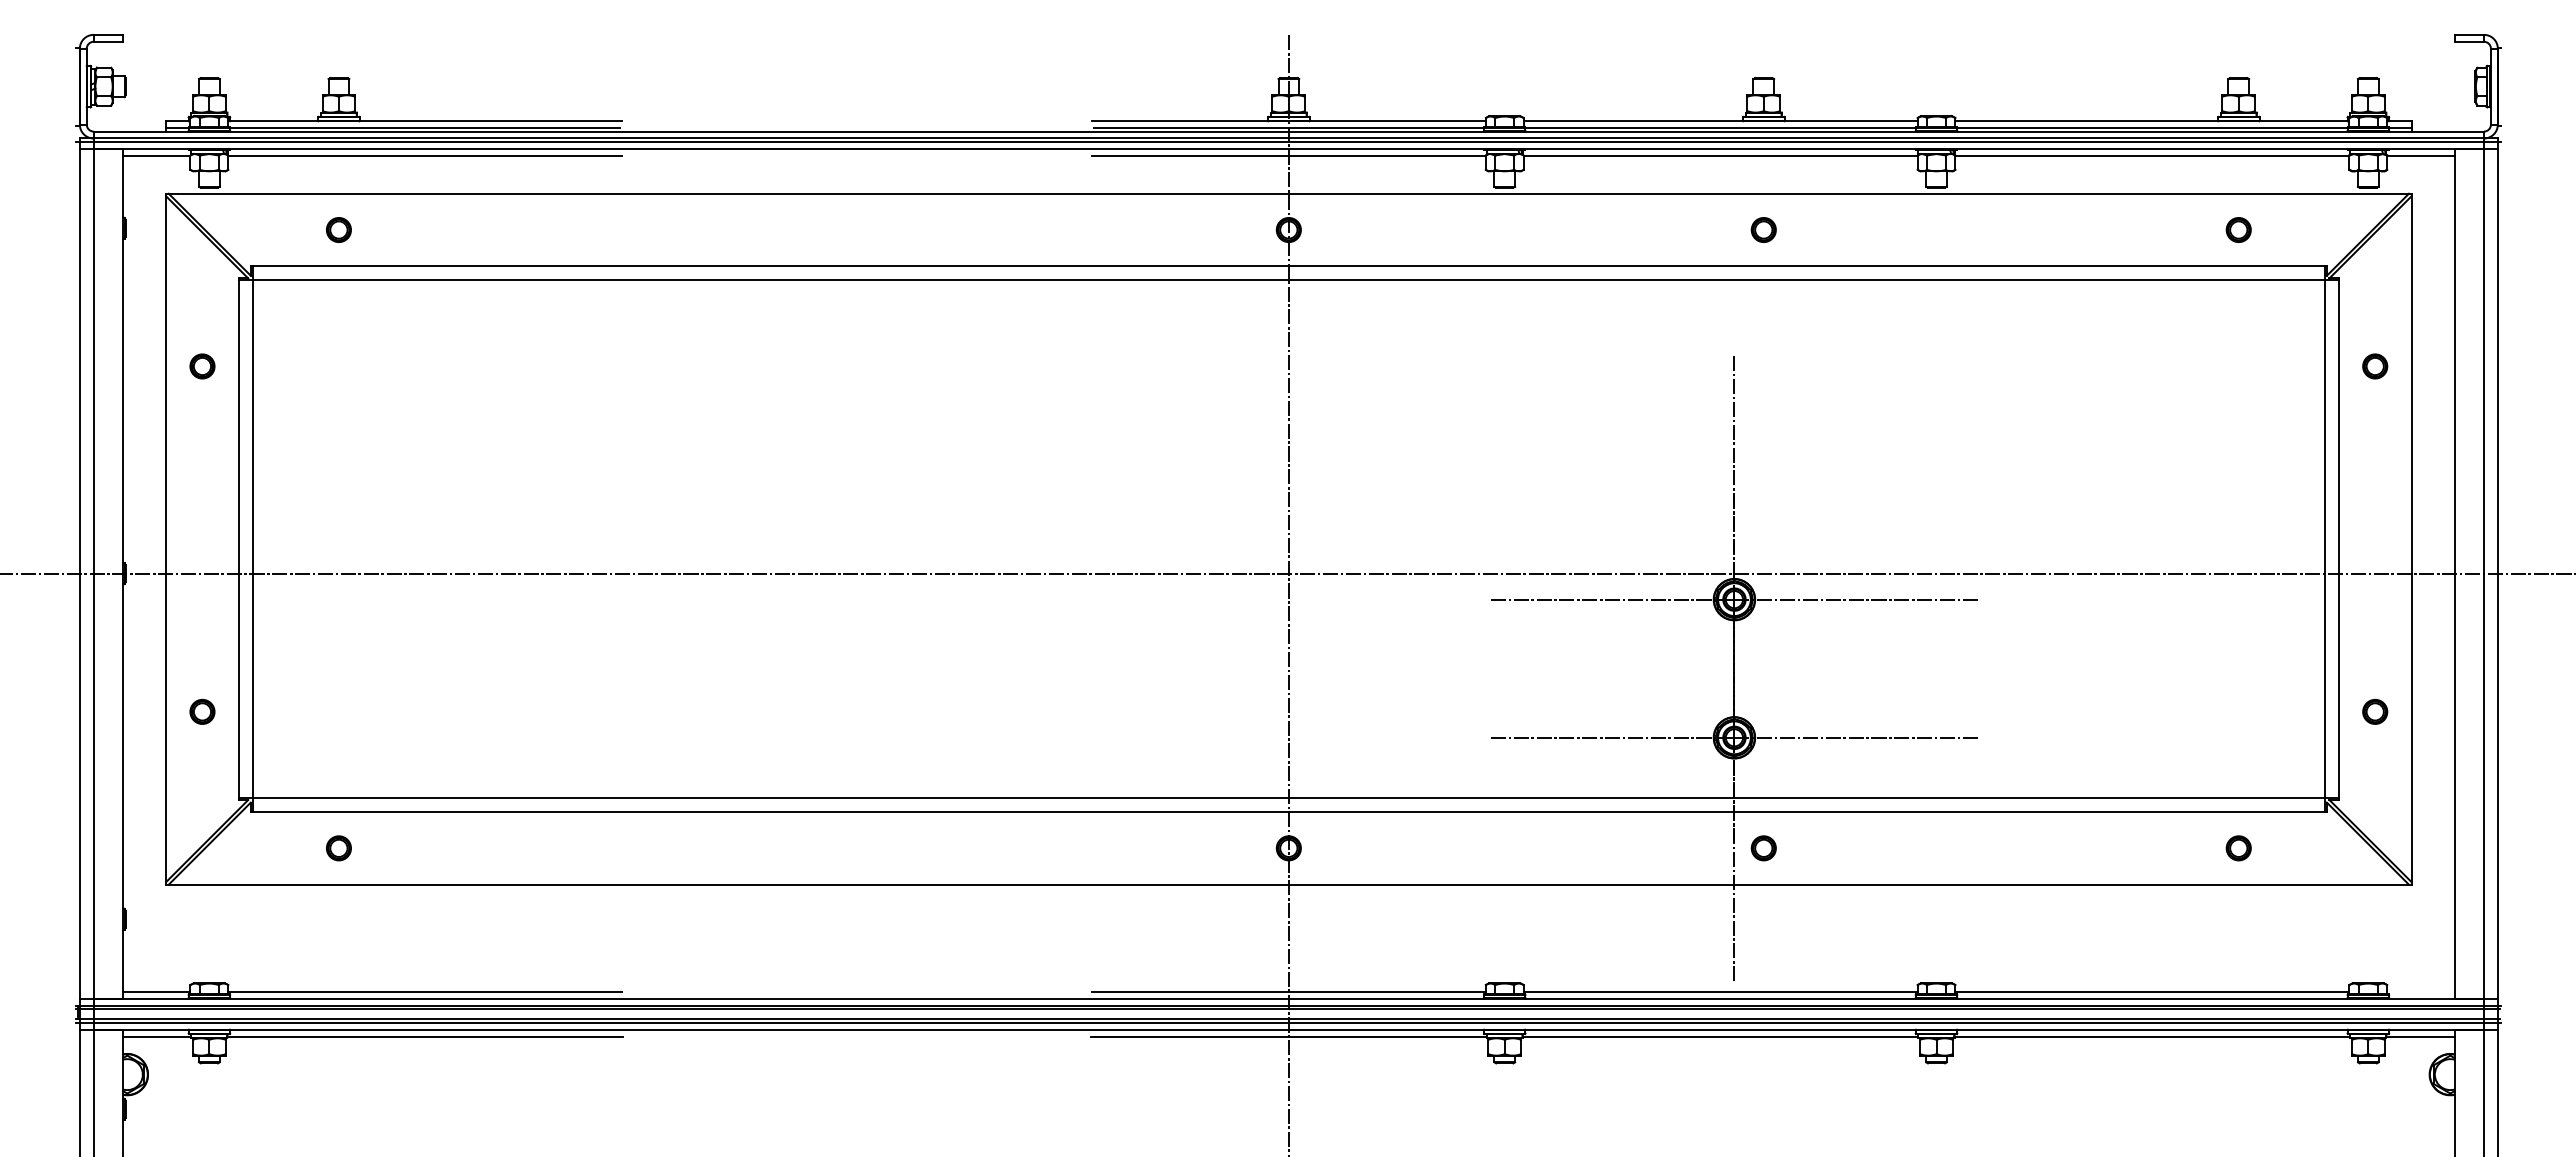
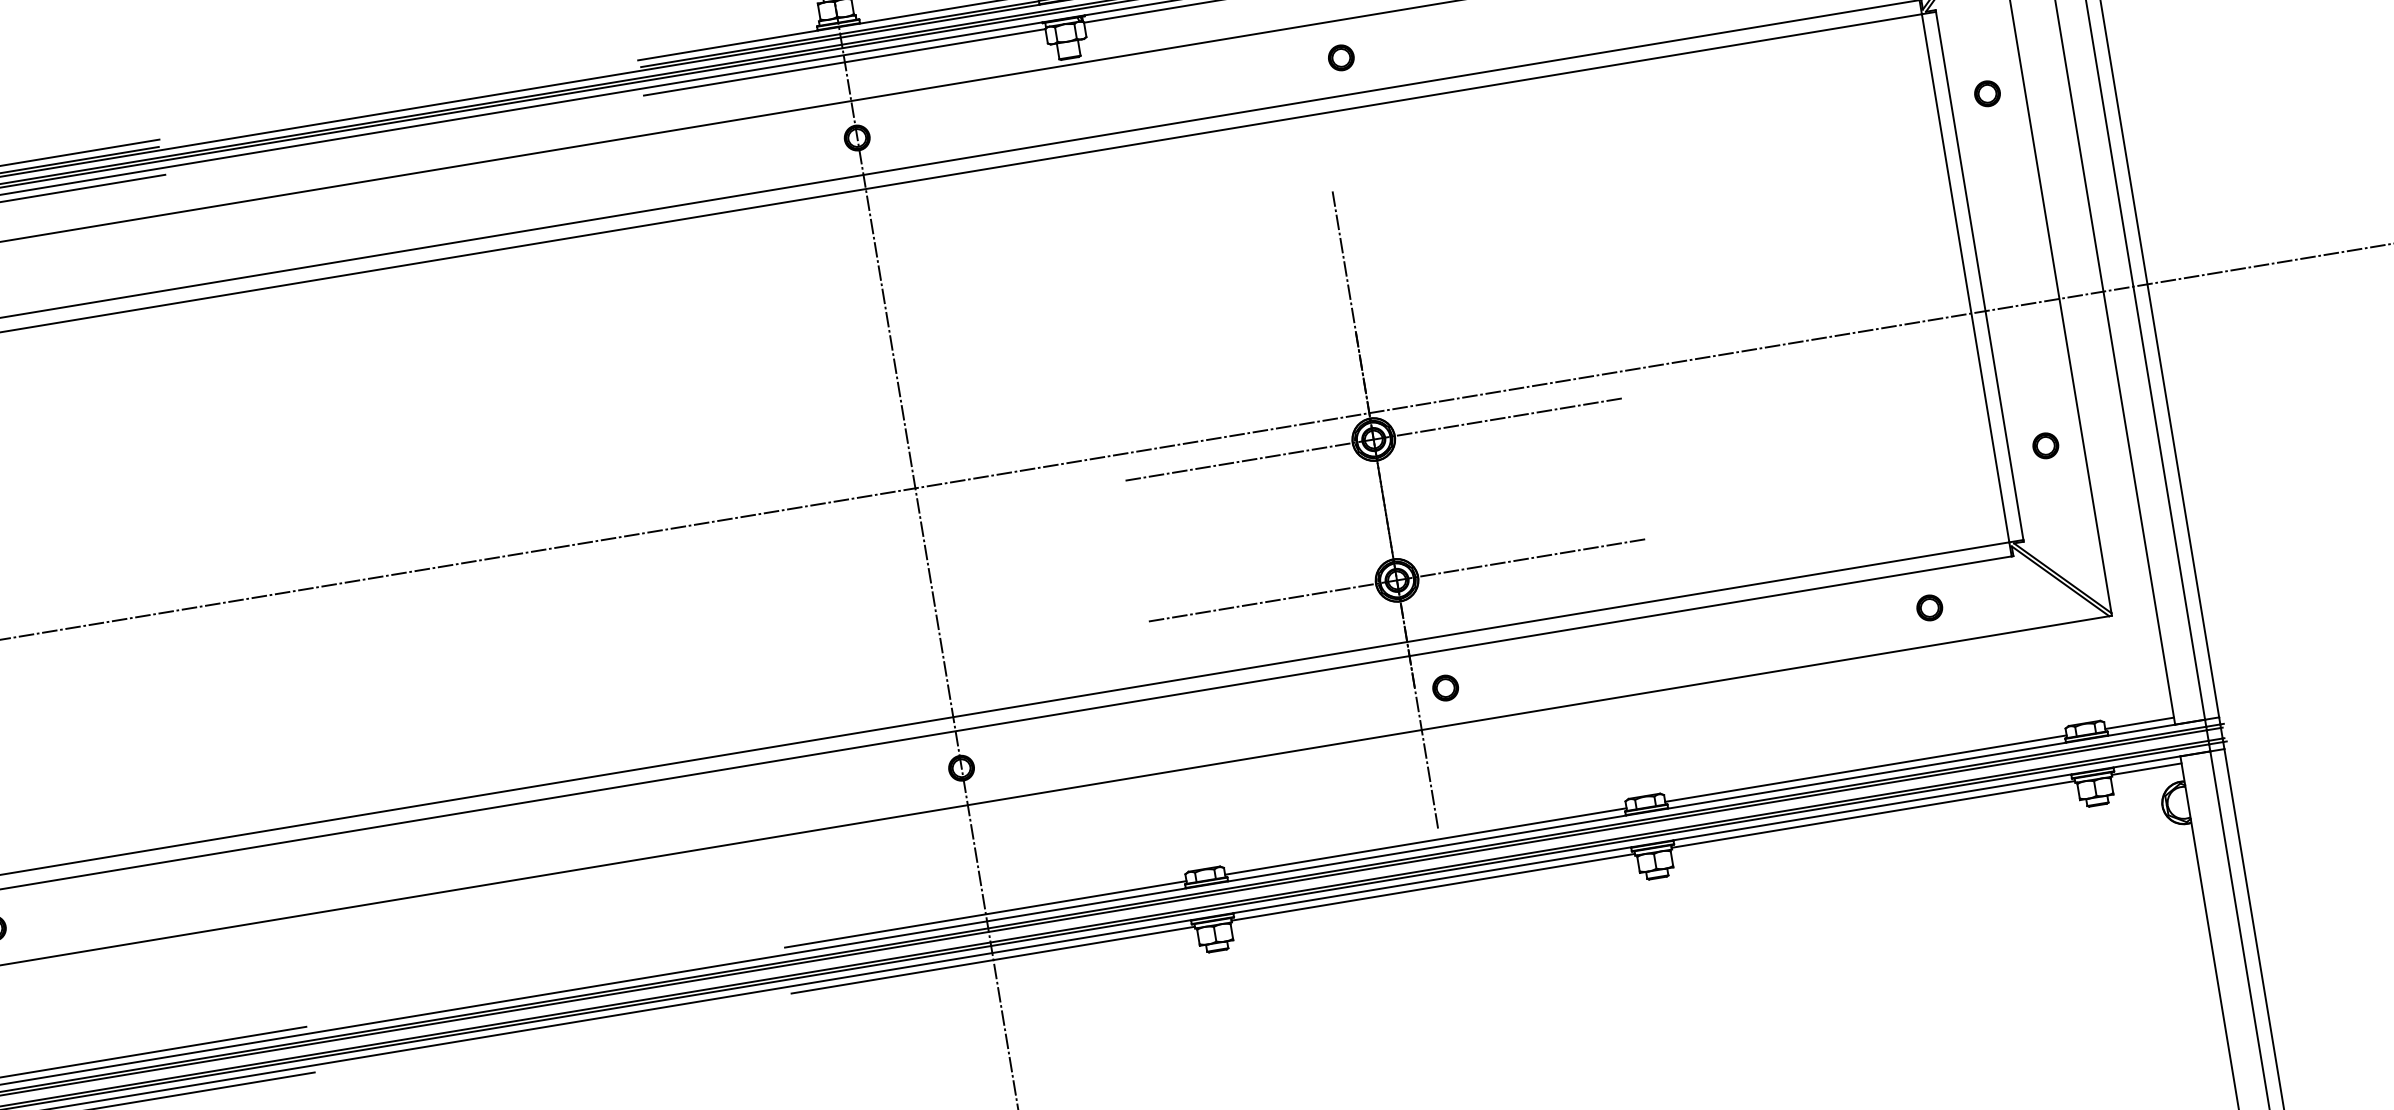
line: (2420, 991) -> (2139, 723), added

